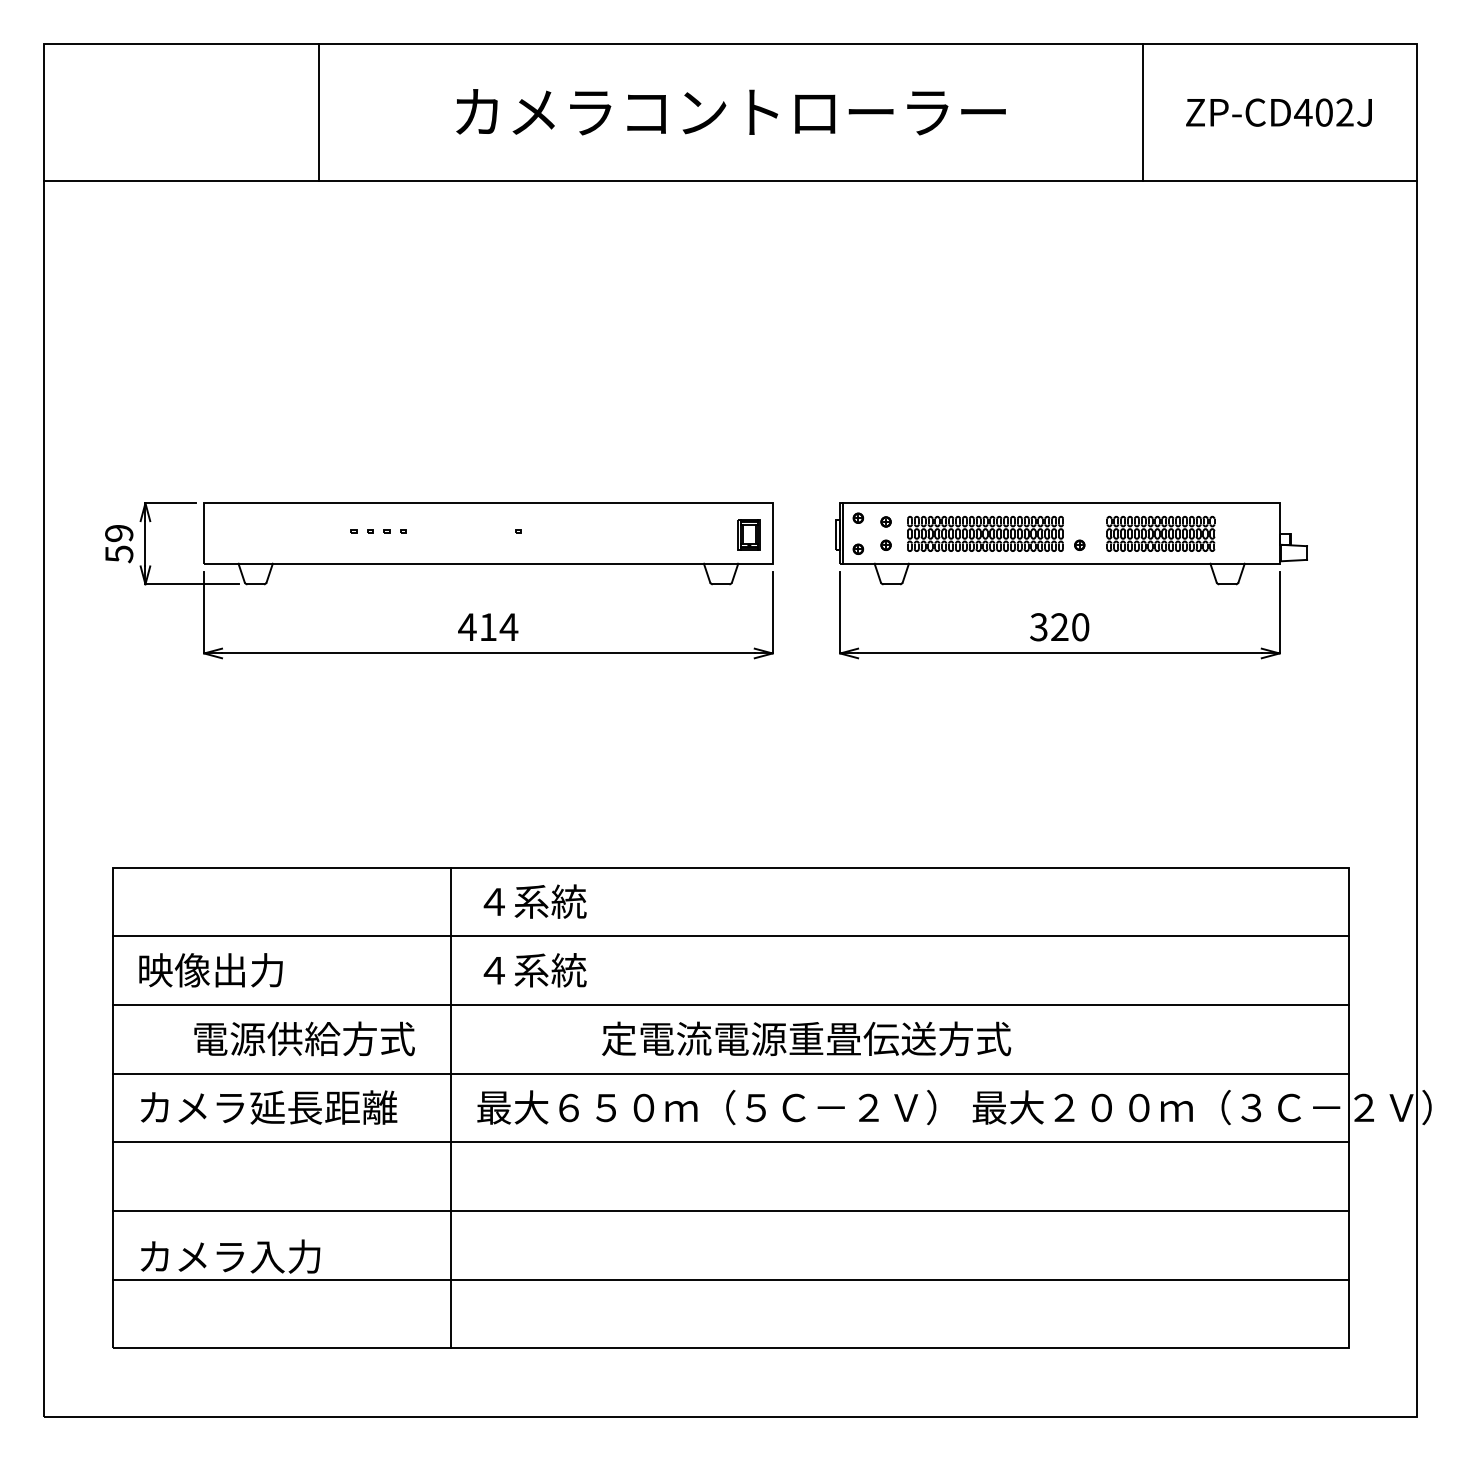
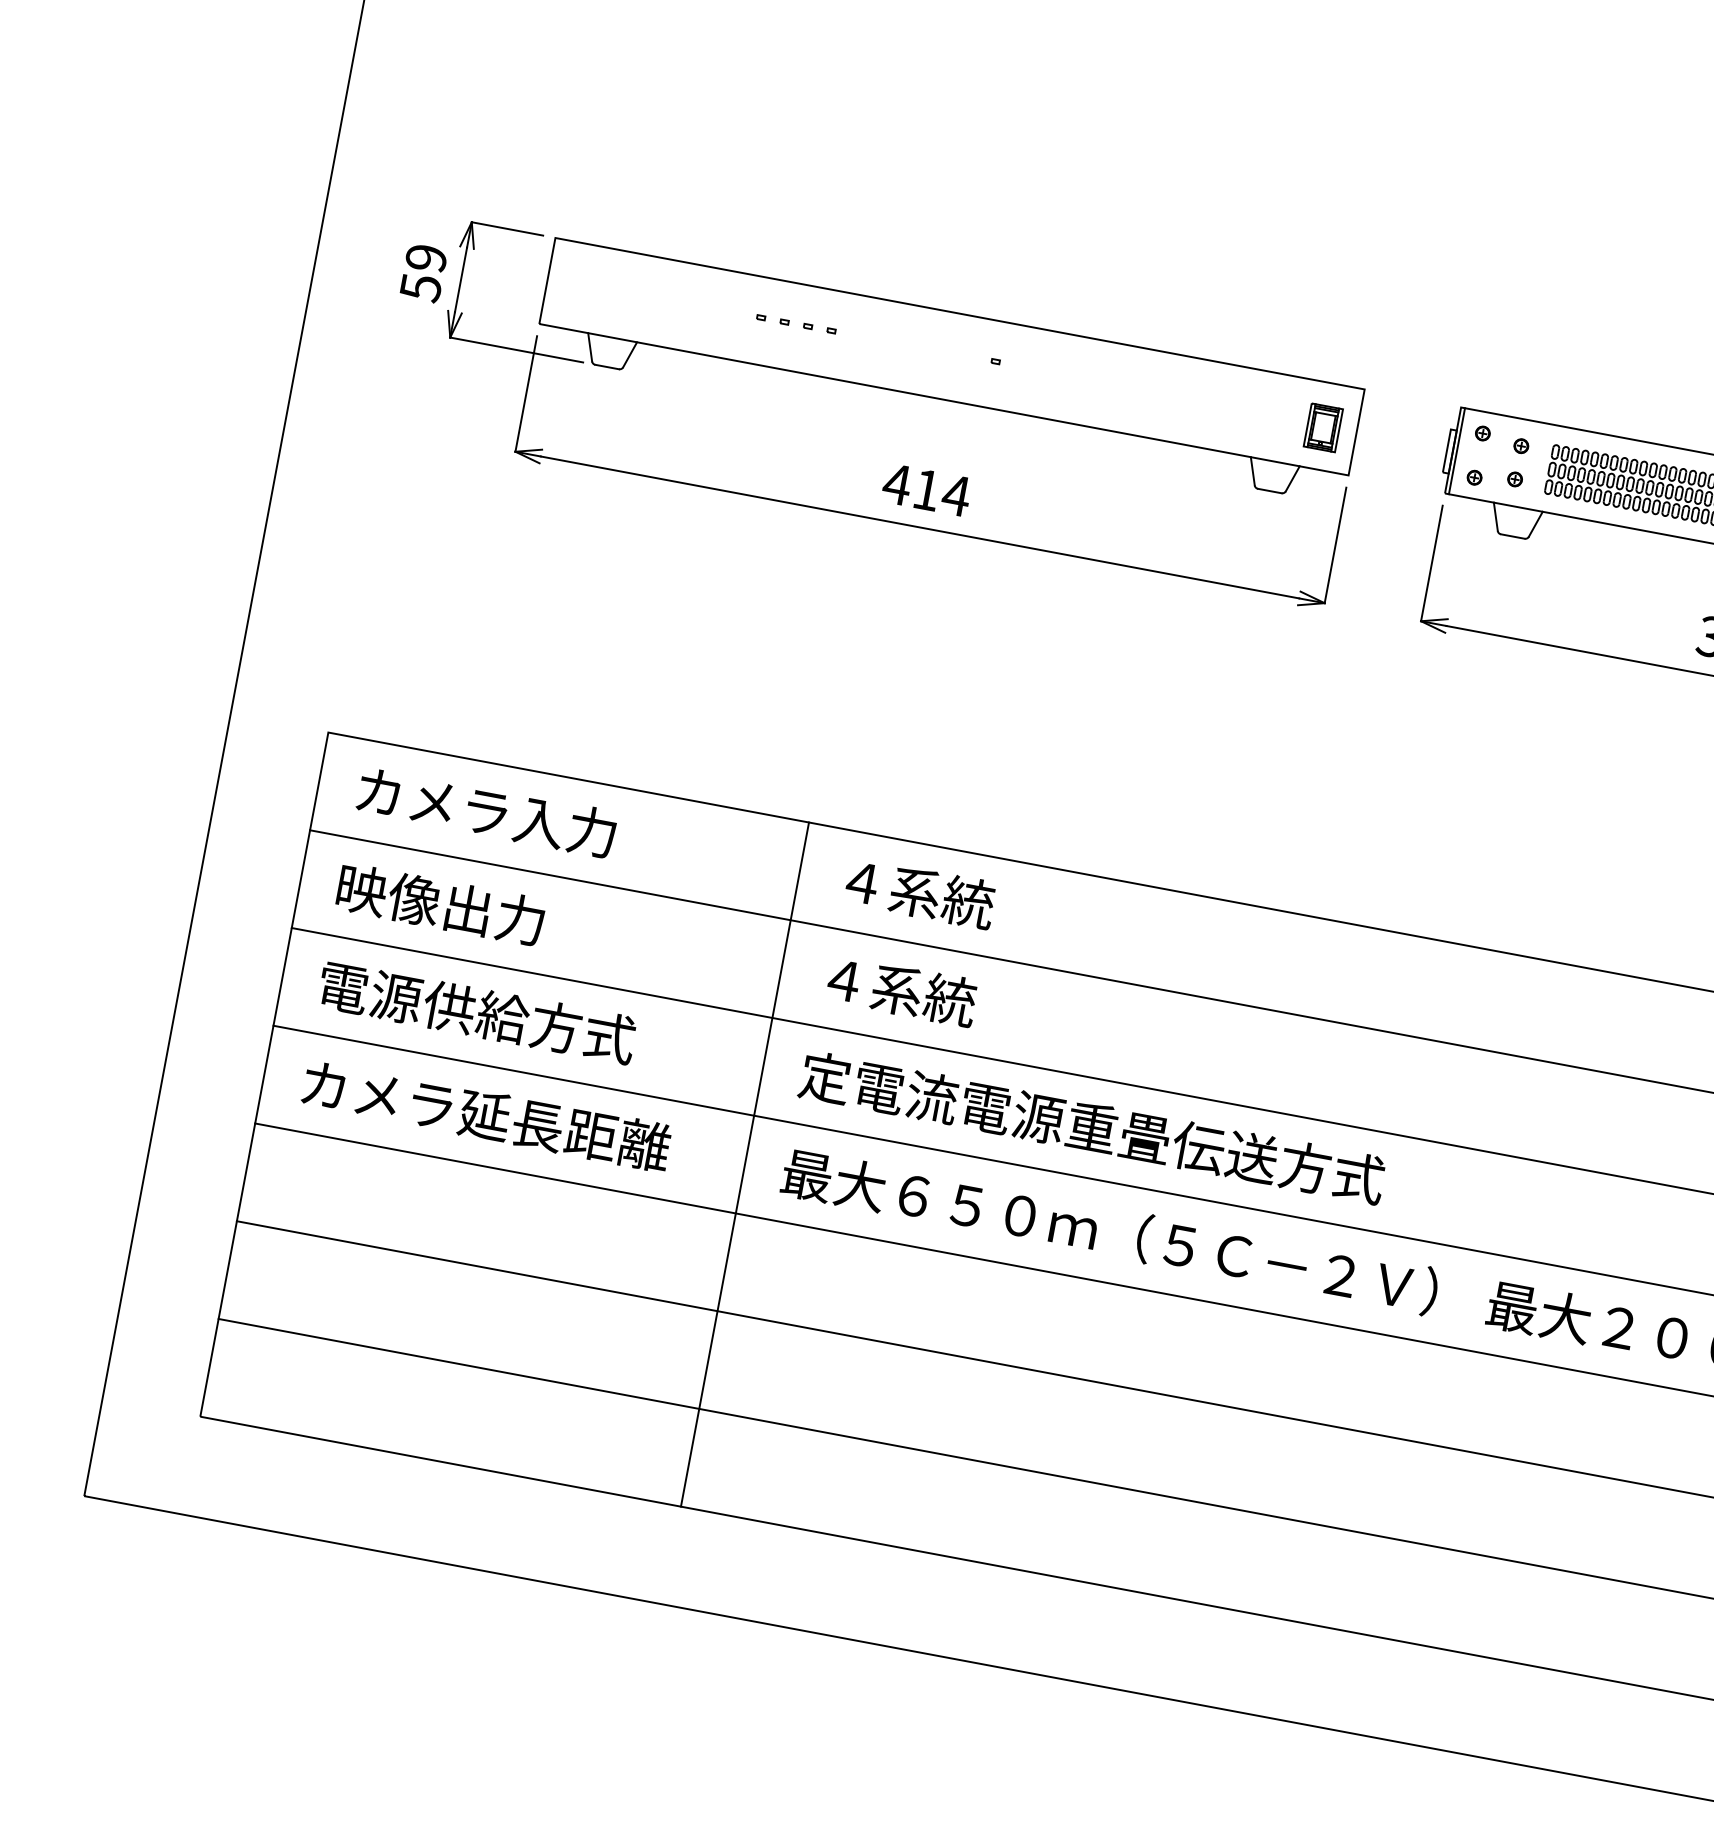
text: (304, 1038) -> (477, 1012), moved
text: (806, 1038) -> (1092, 1127), moved
text: (230, 1256) -> (486, 811), moved

